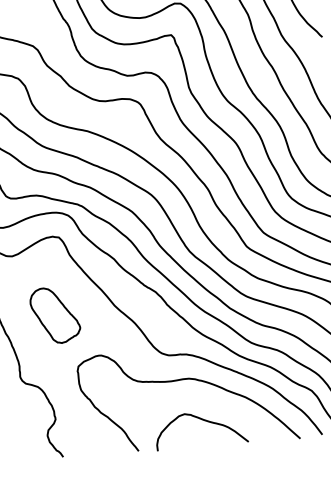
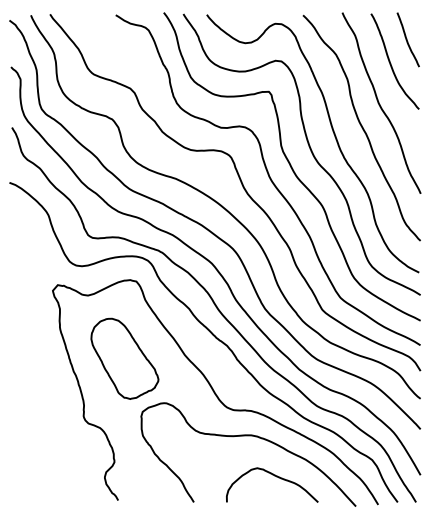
part: (54, 315) -> (124, 358), size x1.43
curve: (204, 421) -> (276, 477), moved

